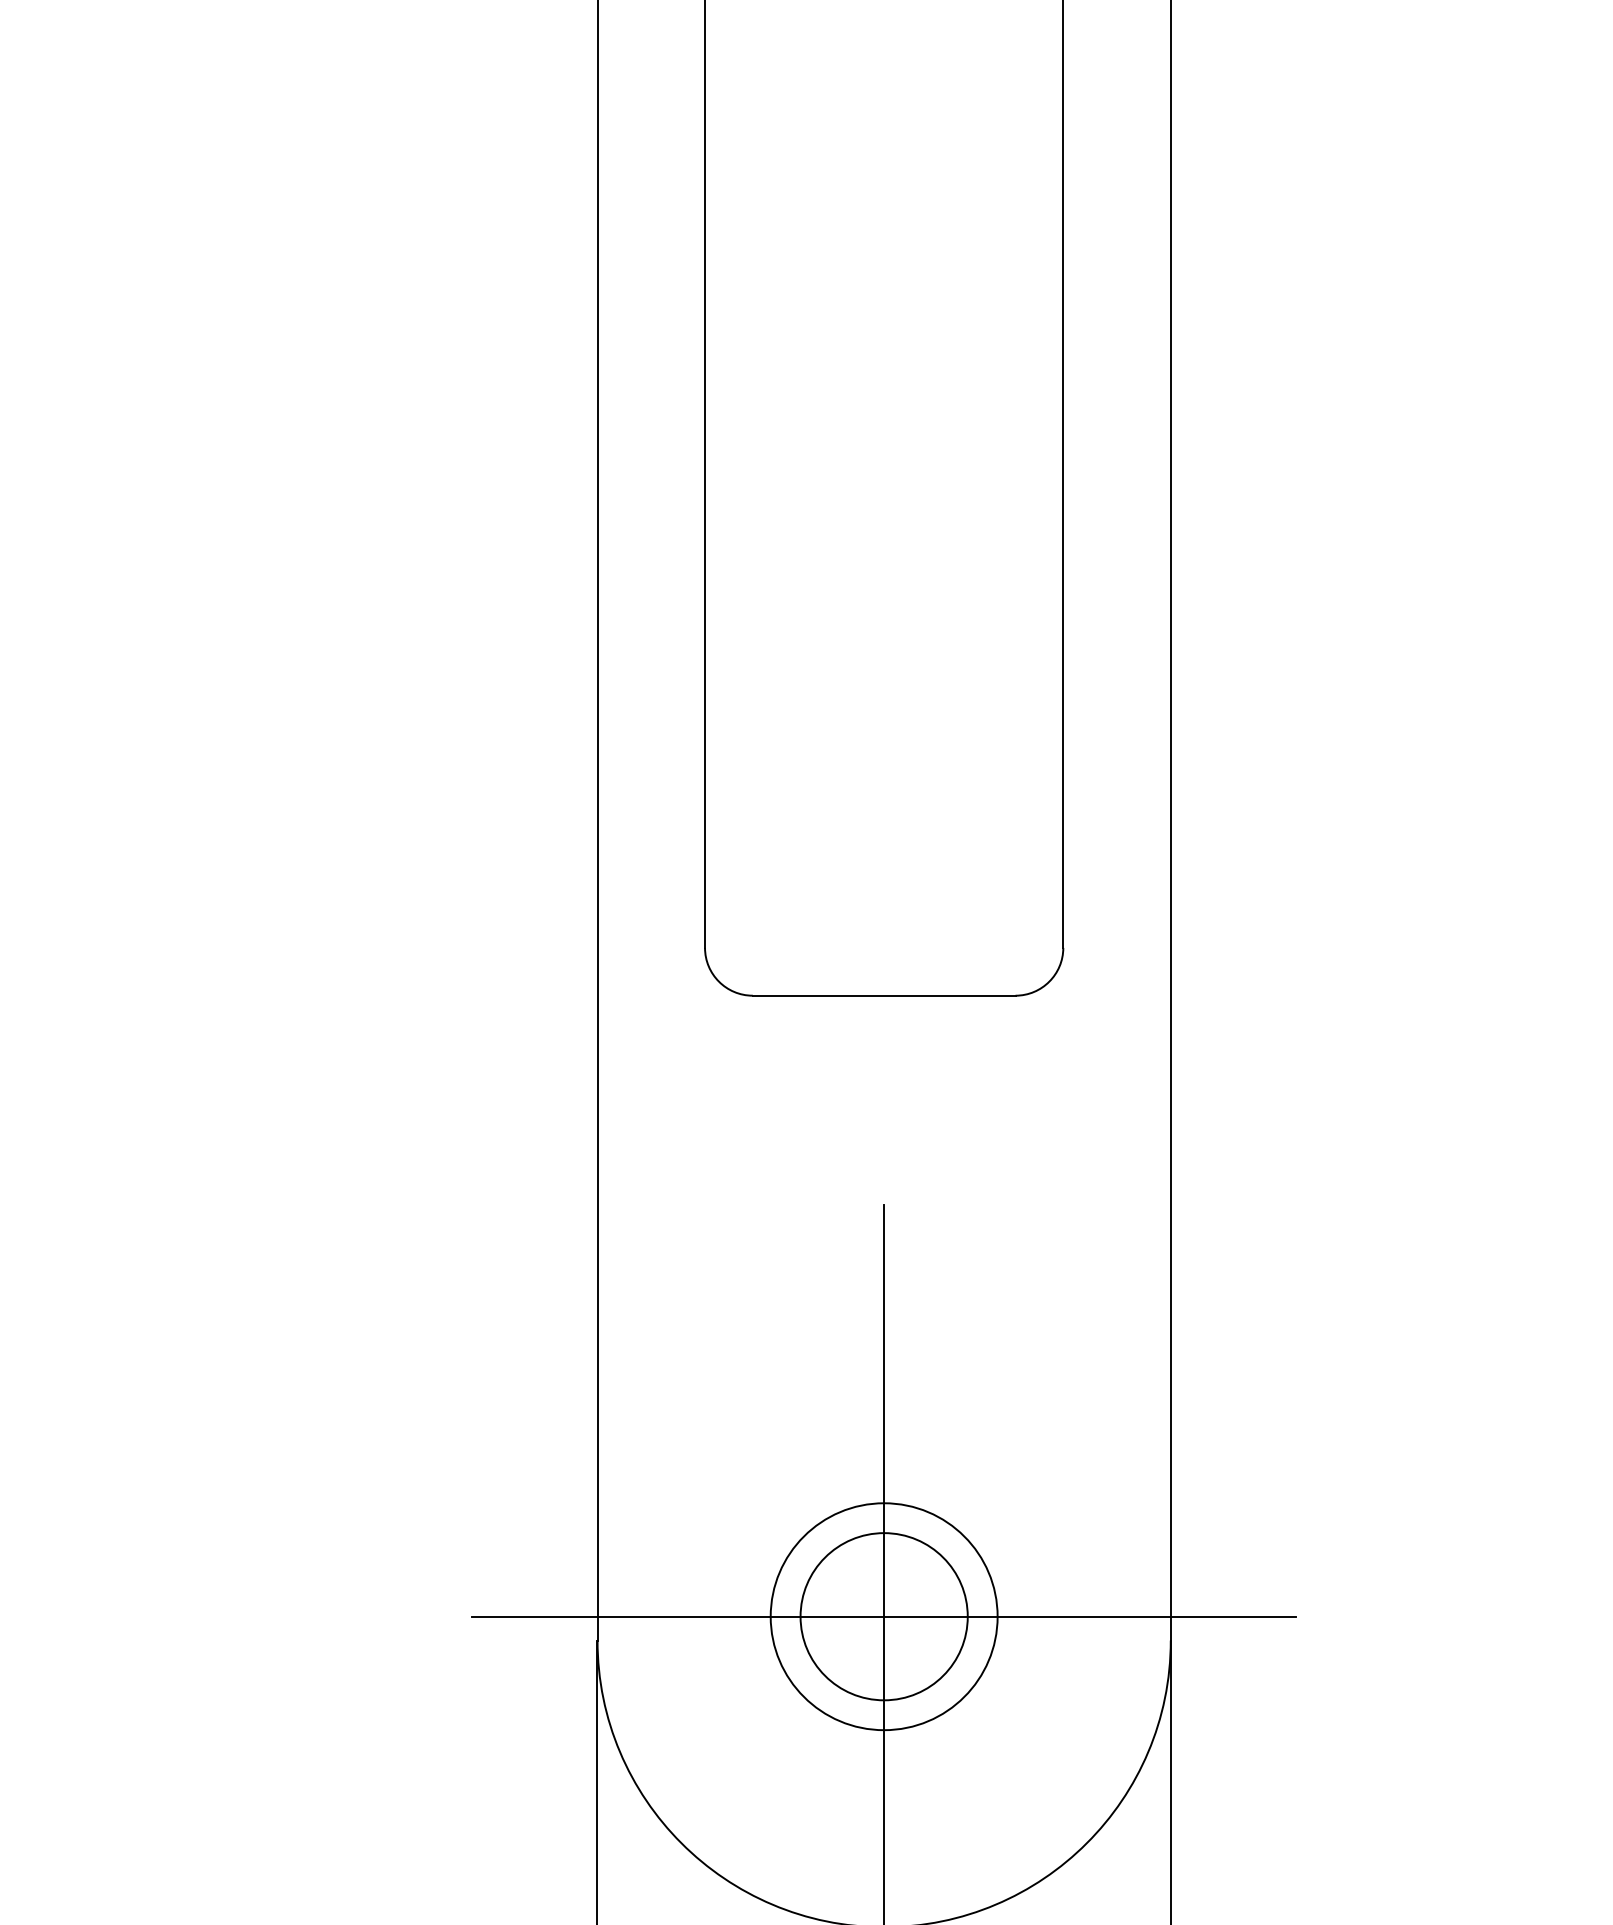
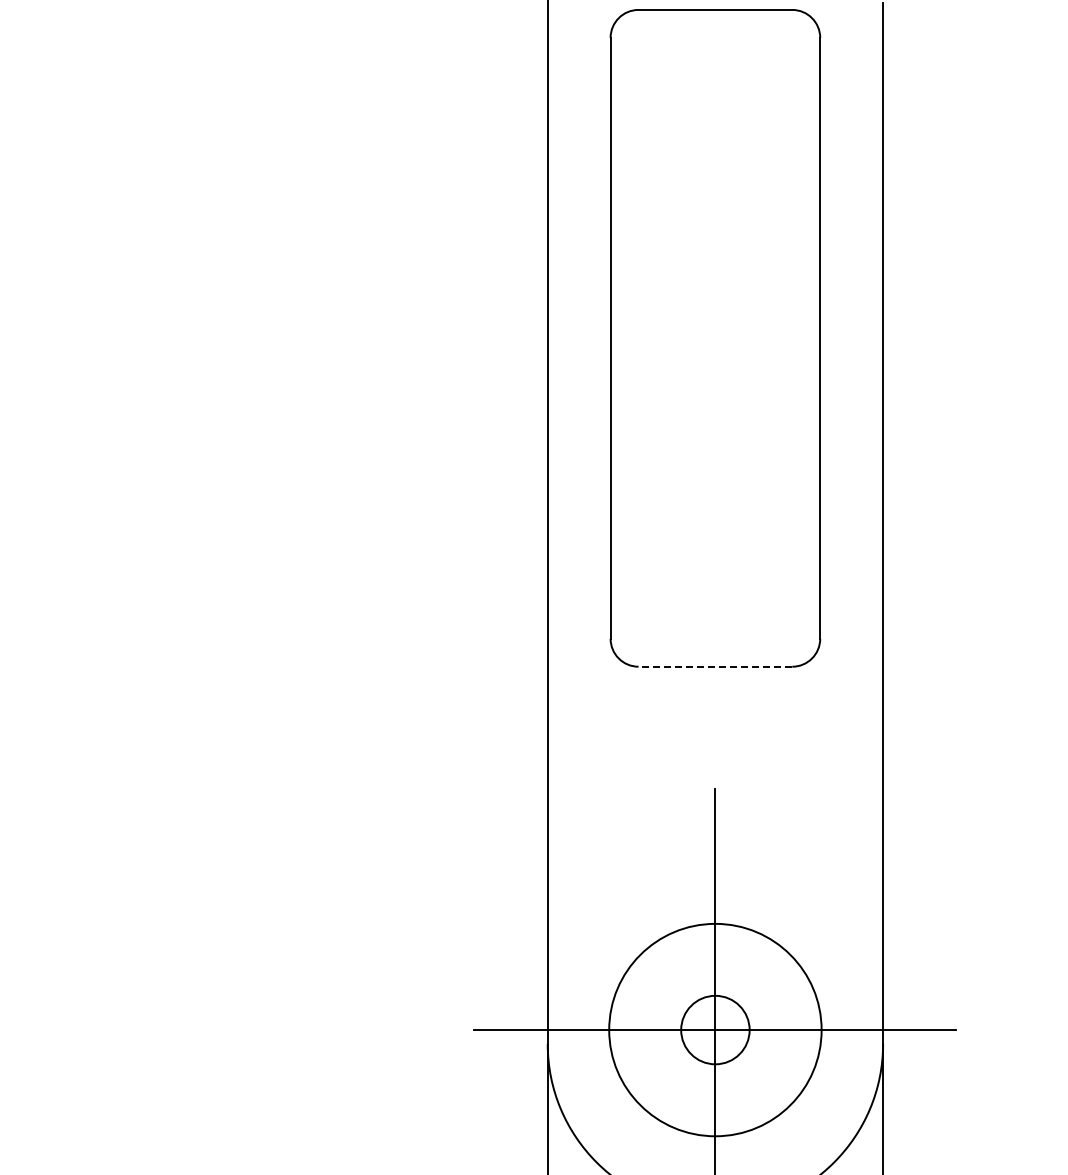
line: (884, 995) -> (715, 666), solid -> dashed
circle: (884, 1615) -> (715, 1029), size x0.7
circle: (884, 1615) -> (715, 1029), size x1.6

